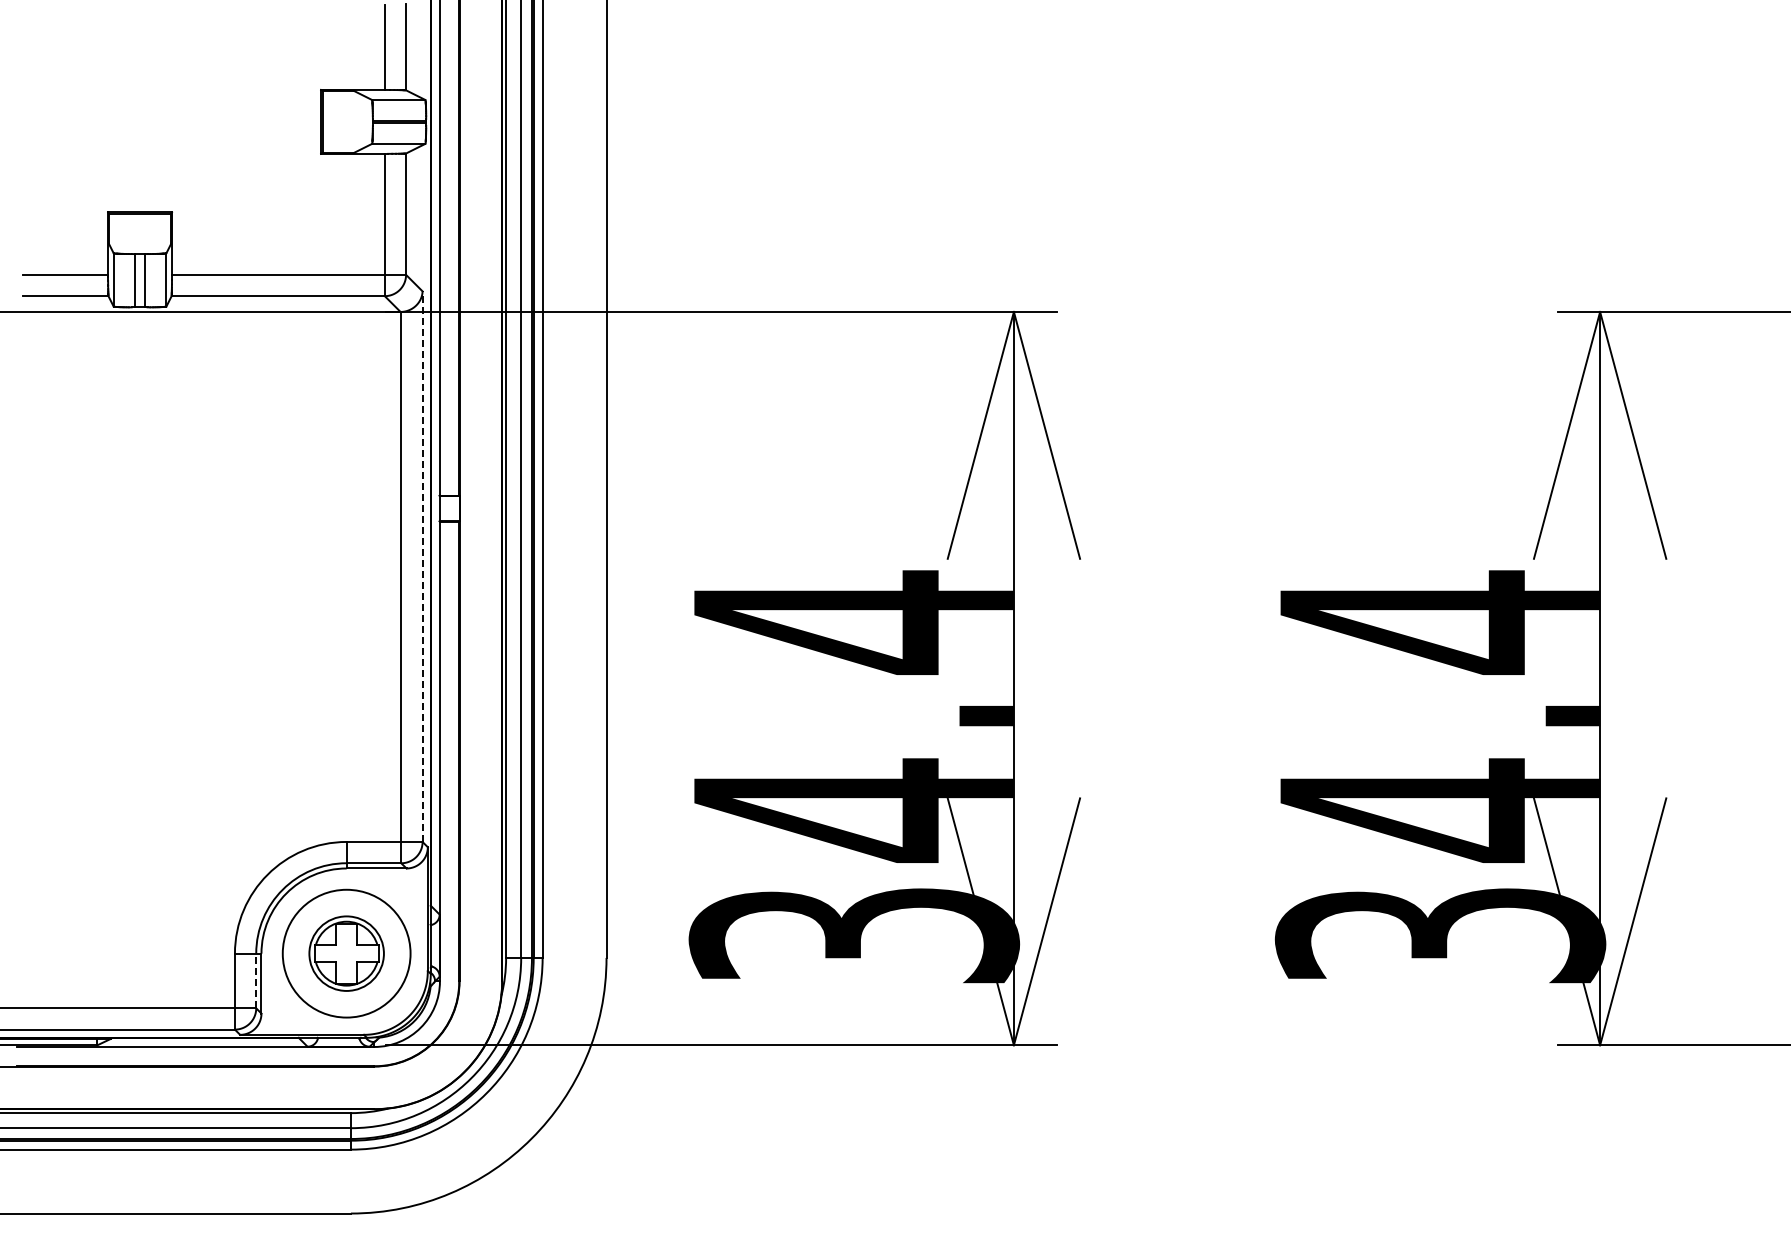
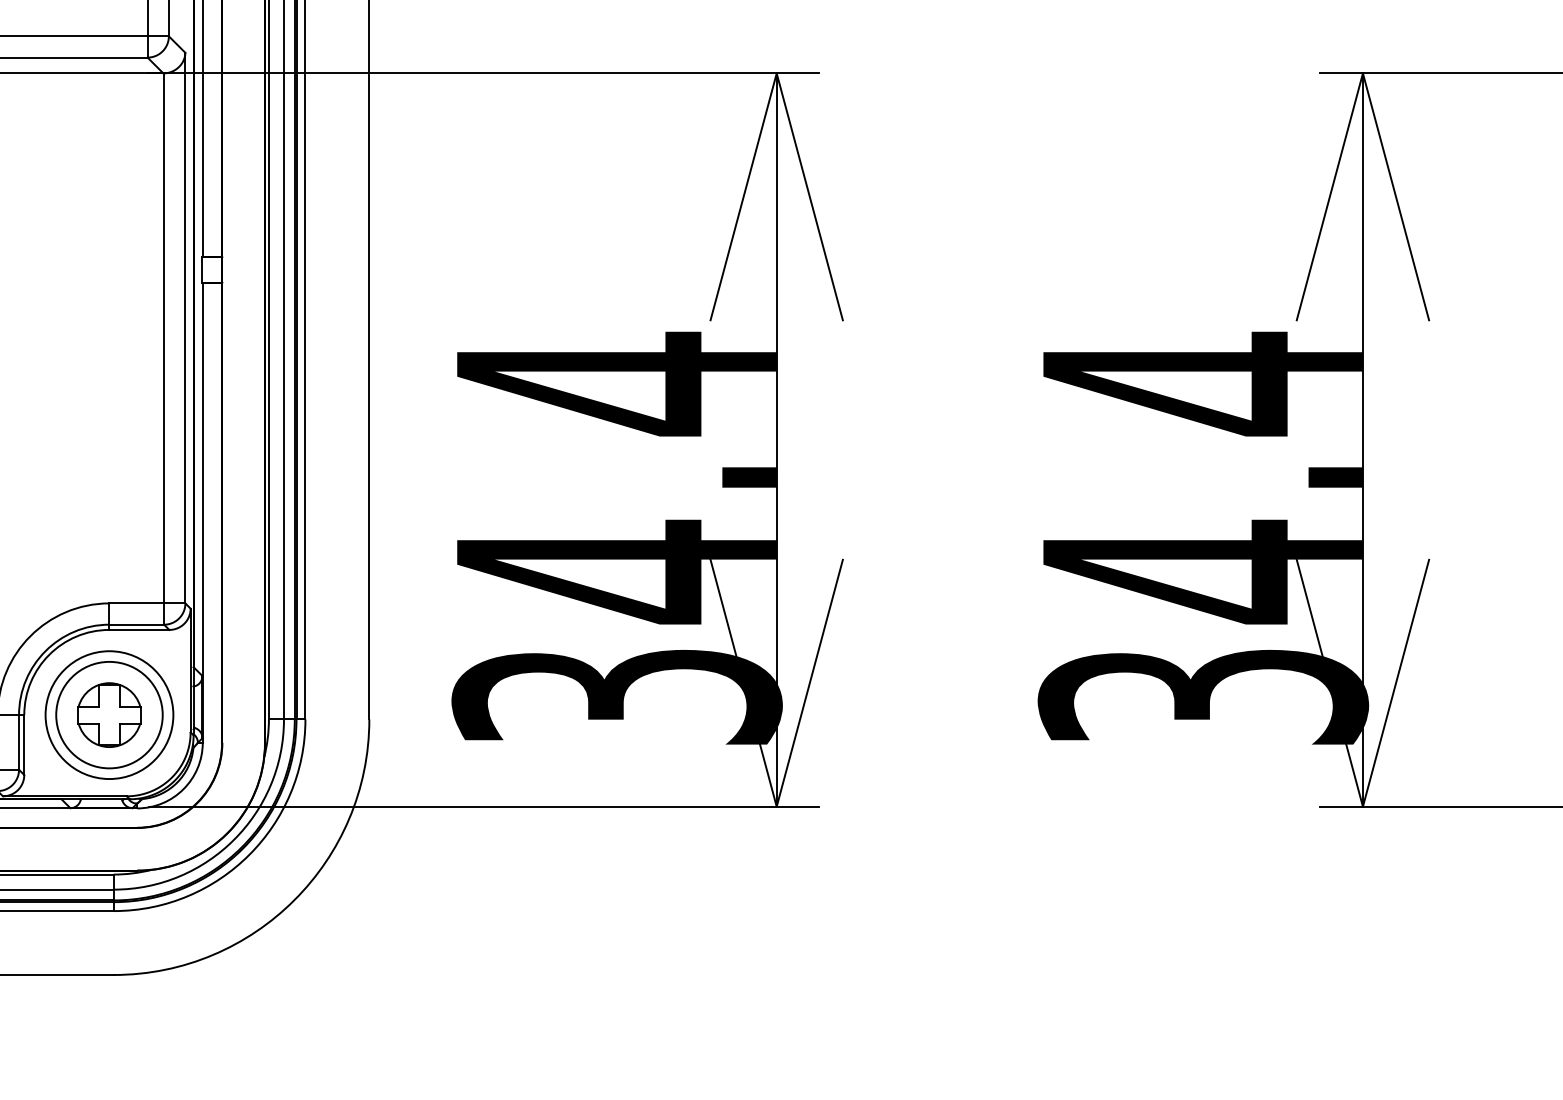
line: (422, 566) -> (185, 327), dashed -> solid
circle: (346, 953) -> (109, 714), size x1.43
line: (256, 980) -> (19, 741), dashed -> solid

